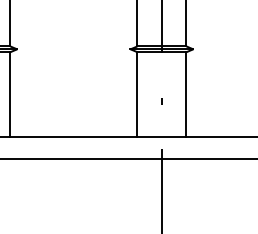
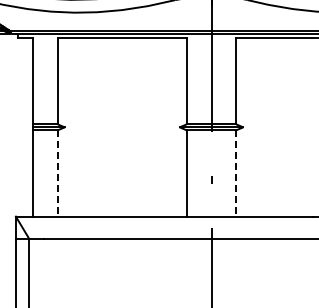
line: (10, 94) -> (57, 173), solid -> dashed
line: (186, 94) -> (236, 173), solid -> dashed

